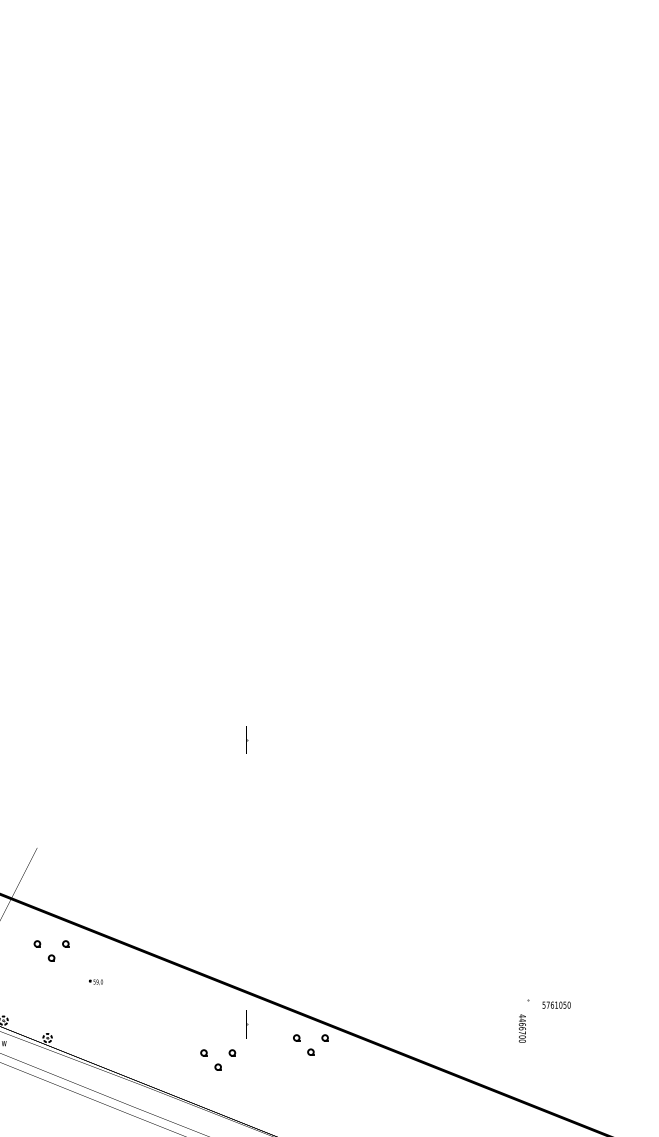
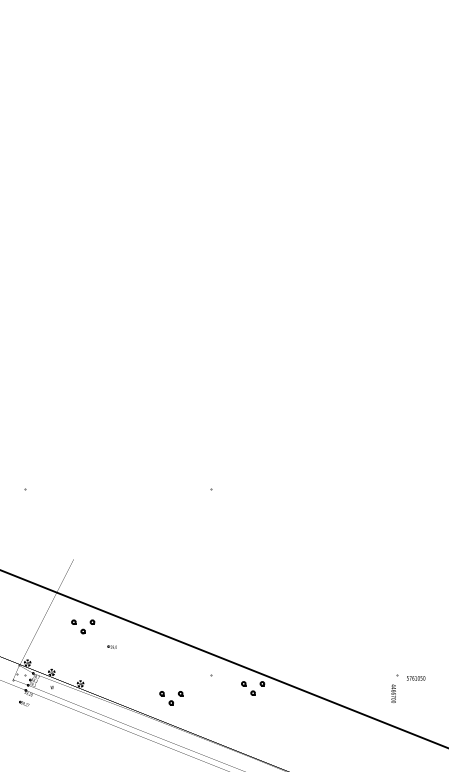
part: (545, 1008) -> (408, 680), moved
part: (218, 1060) -> (171, 698), moved

